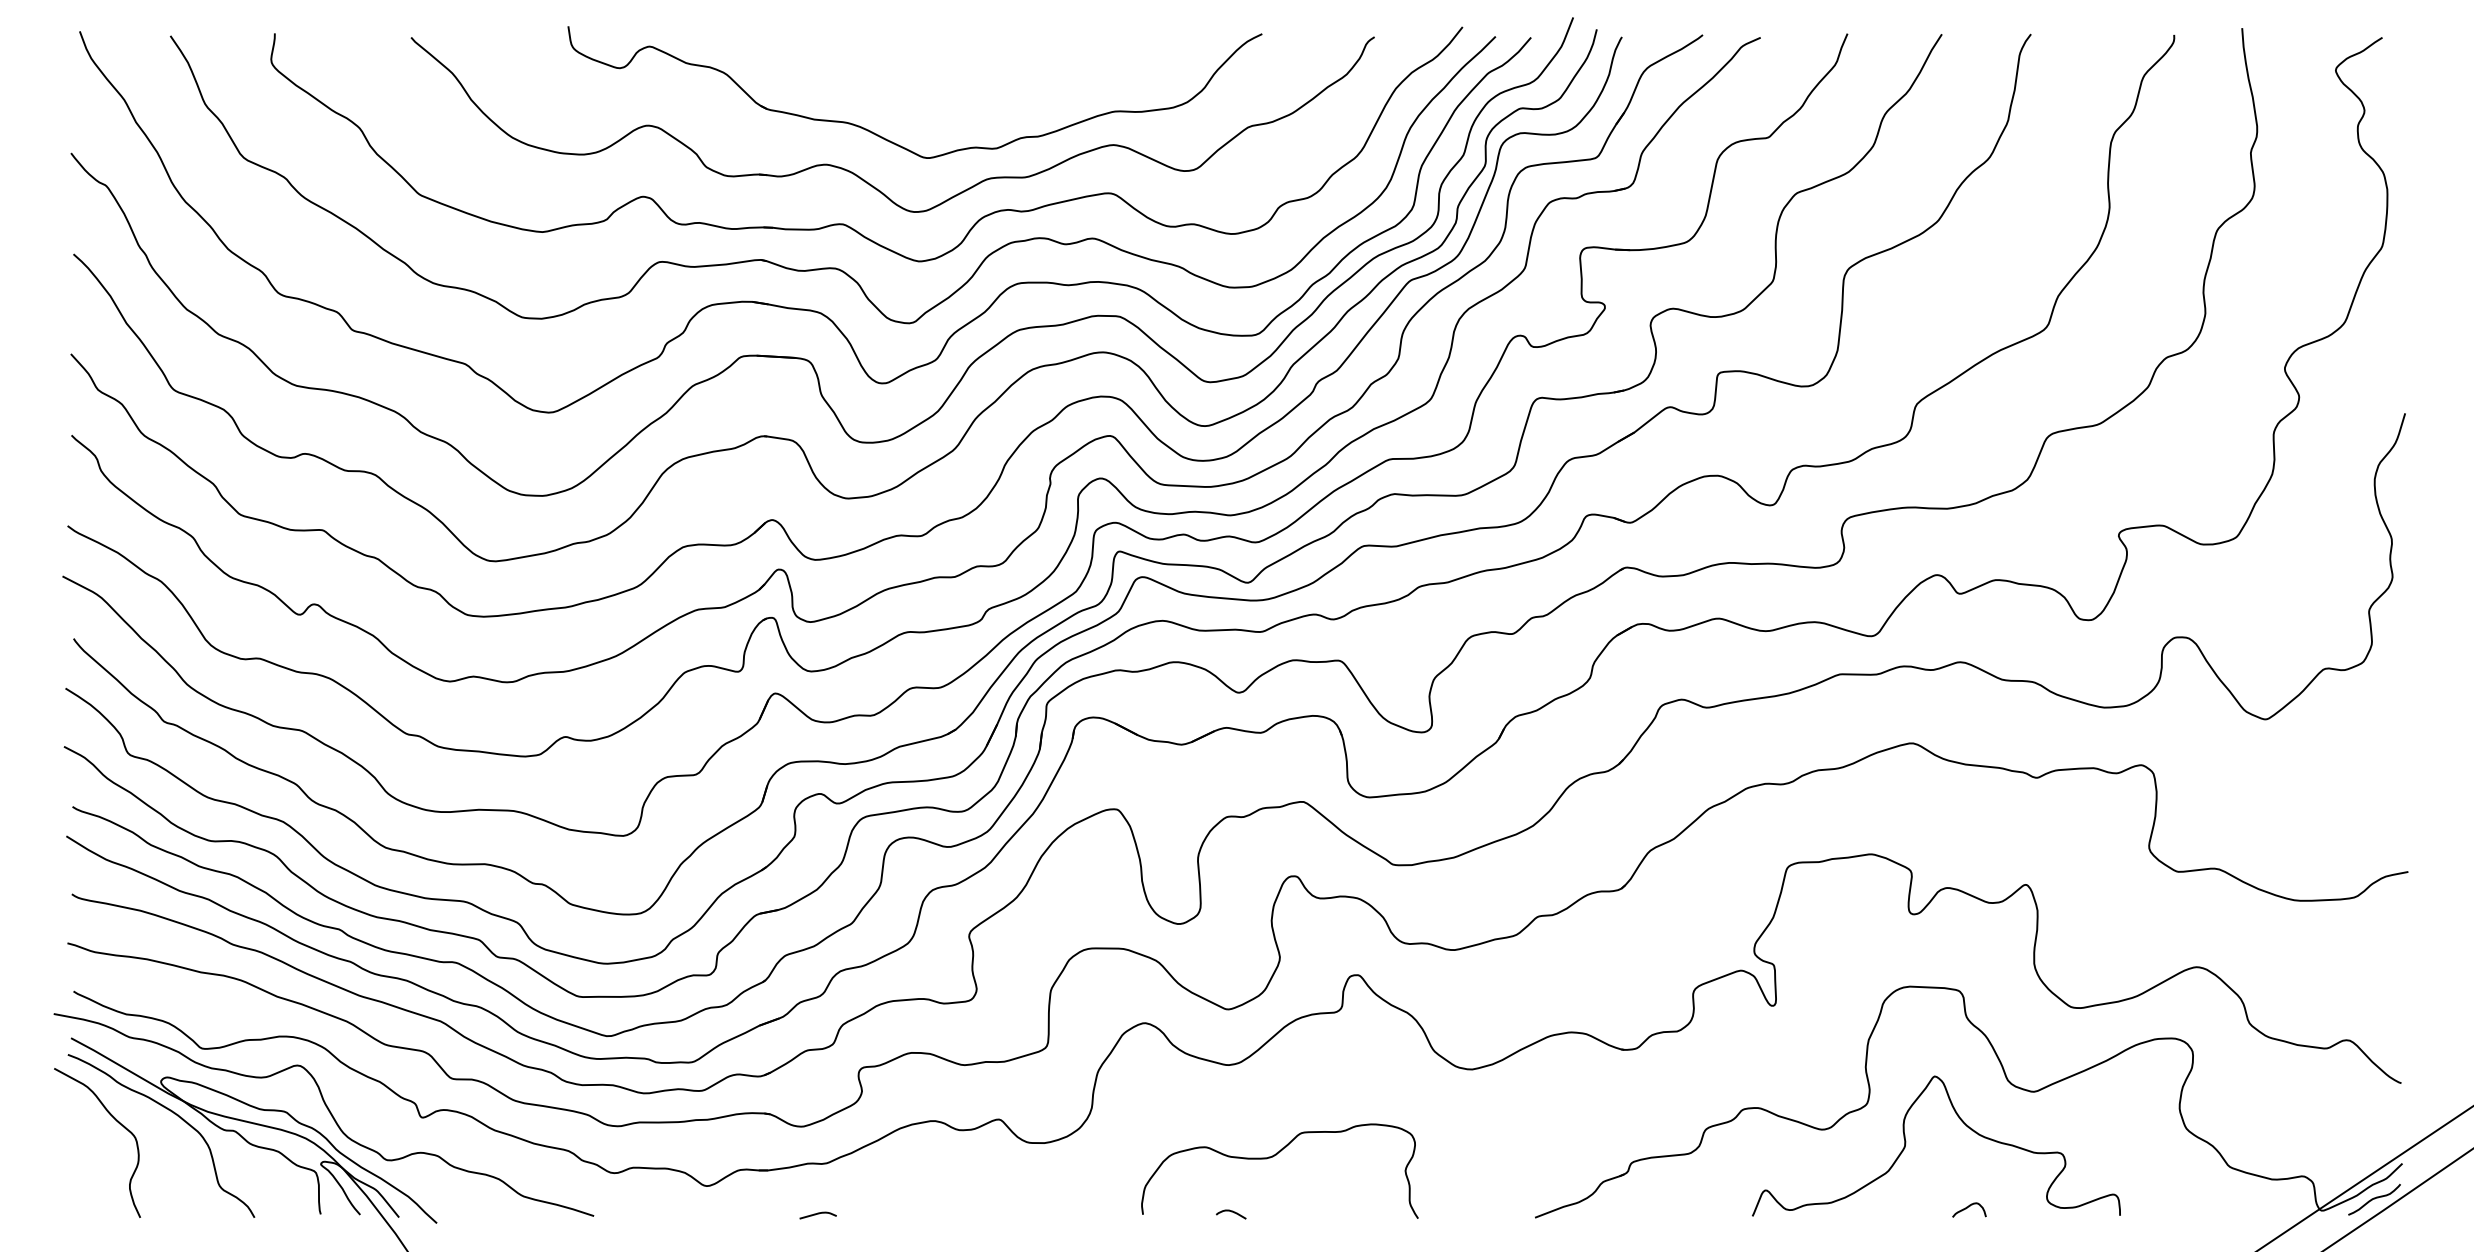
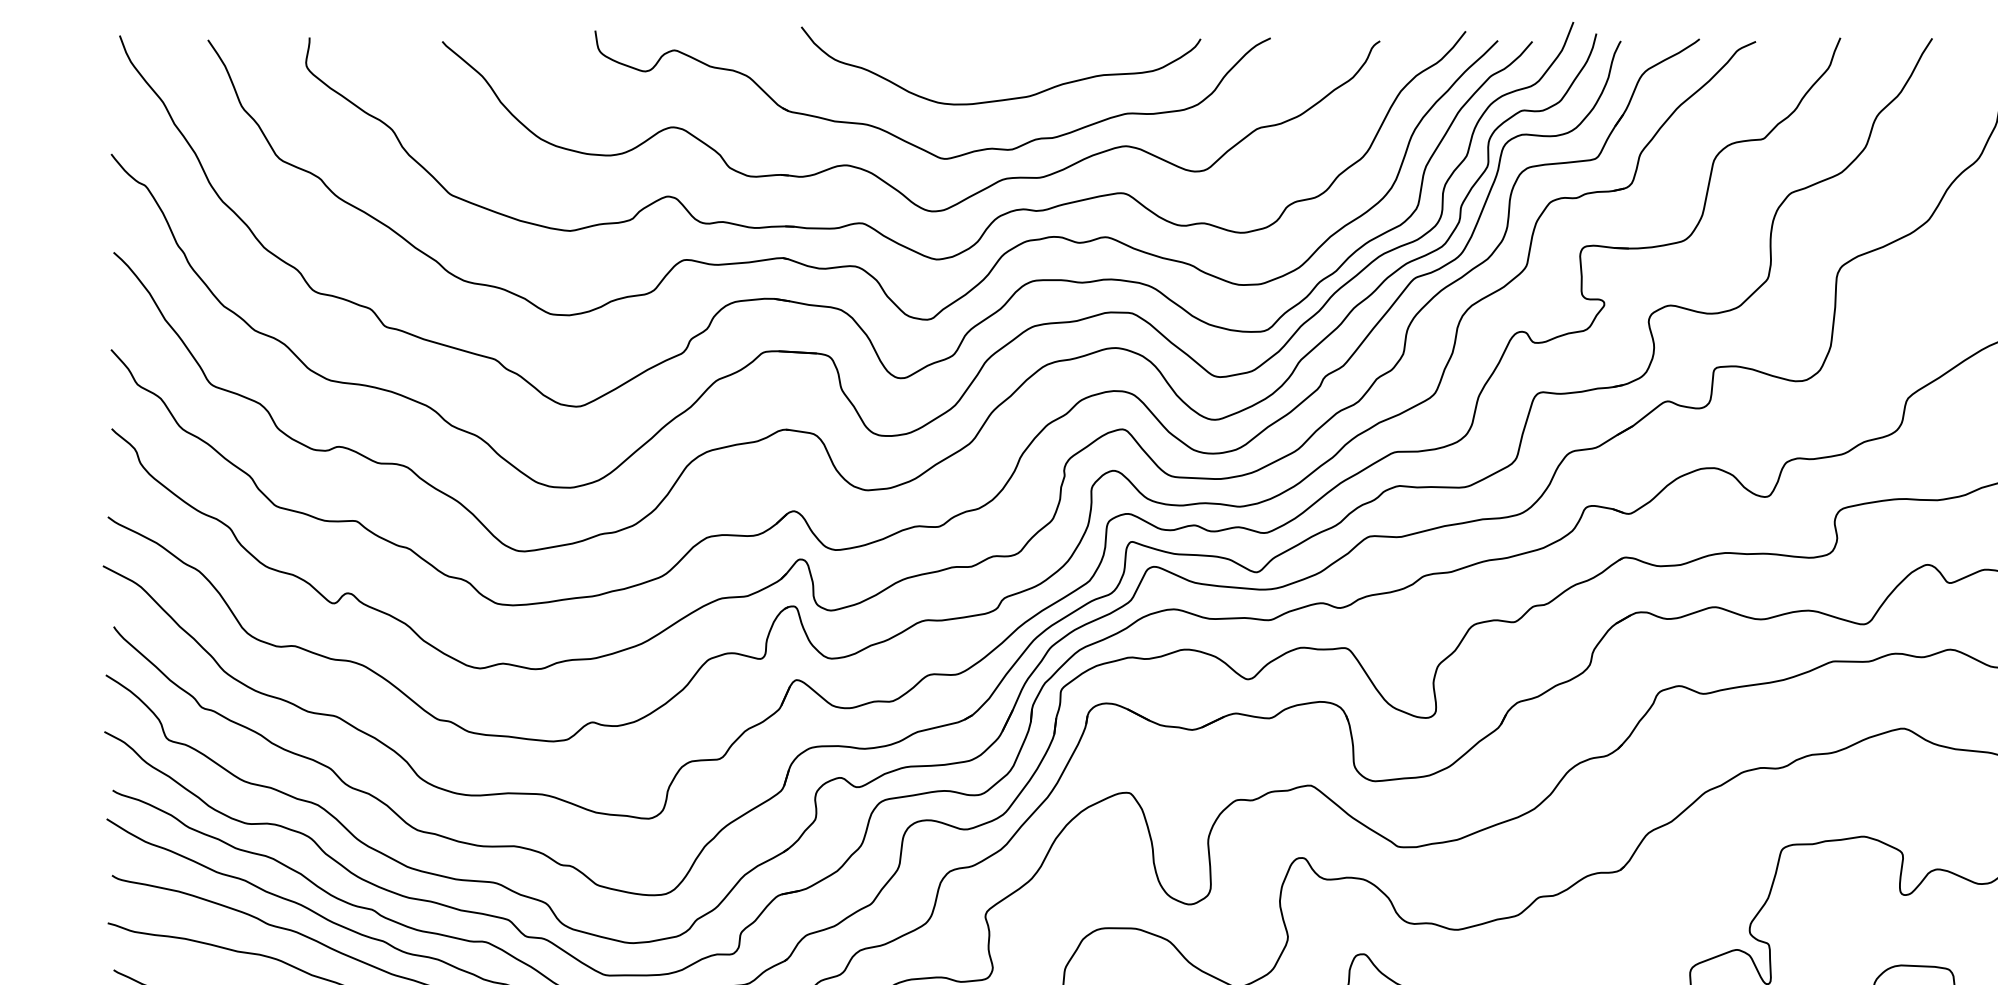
curve: (987, 96) -> (1003, 98), added

